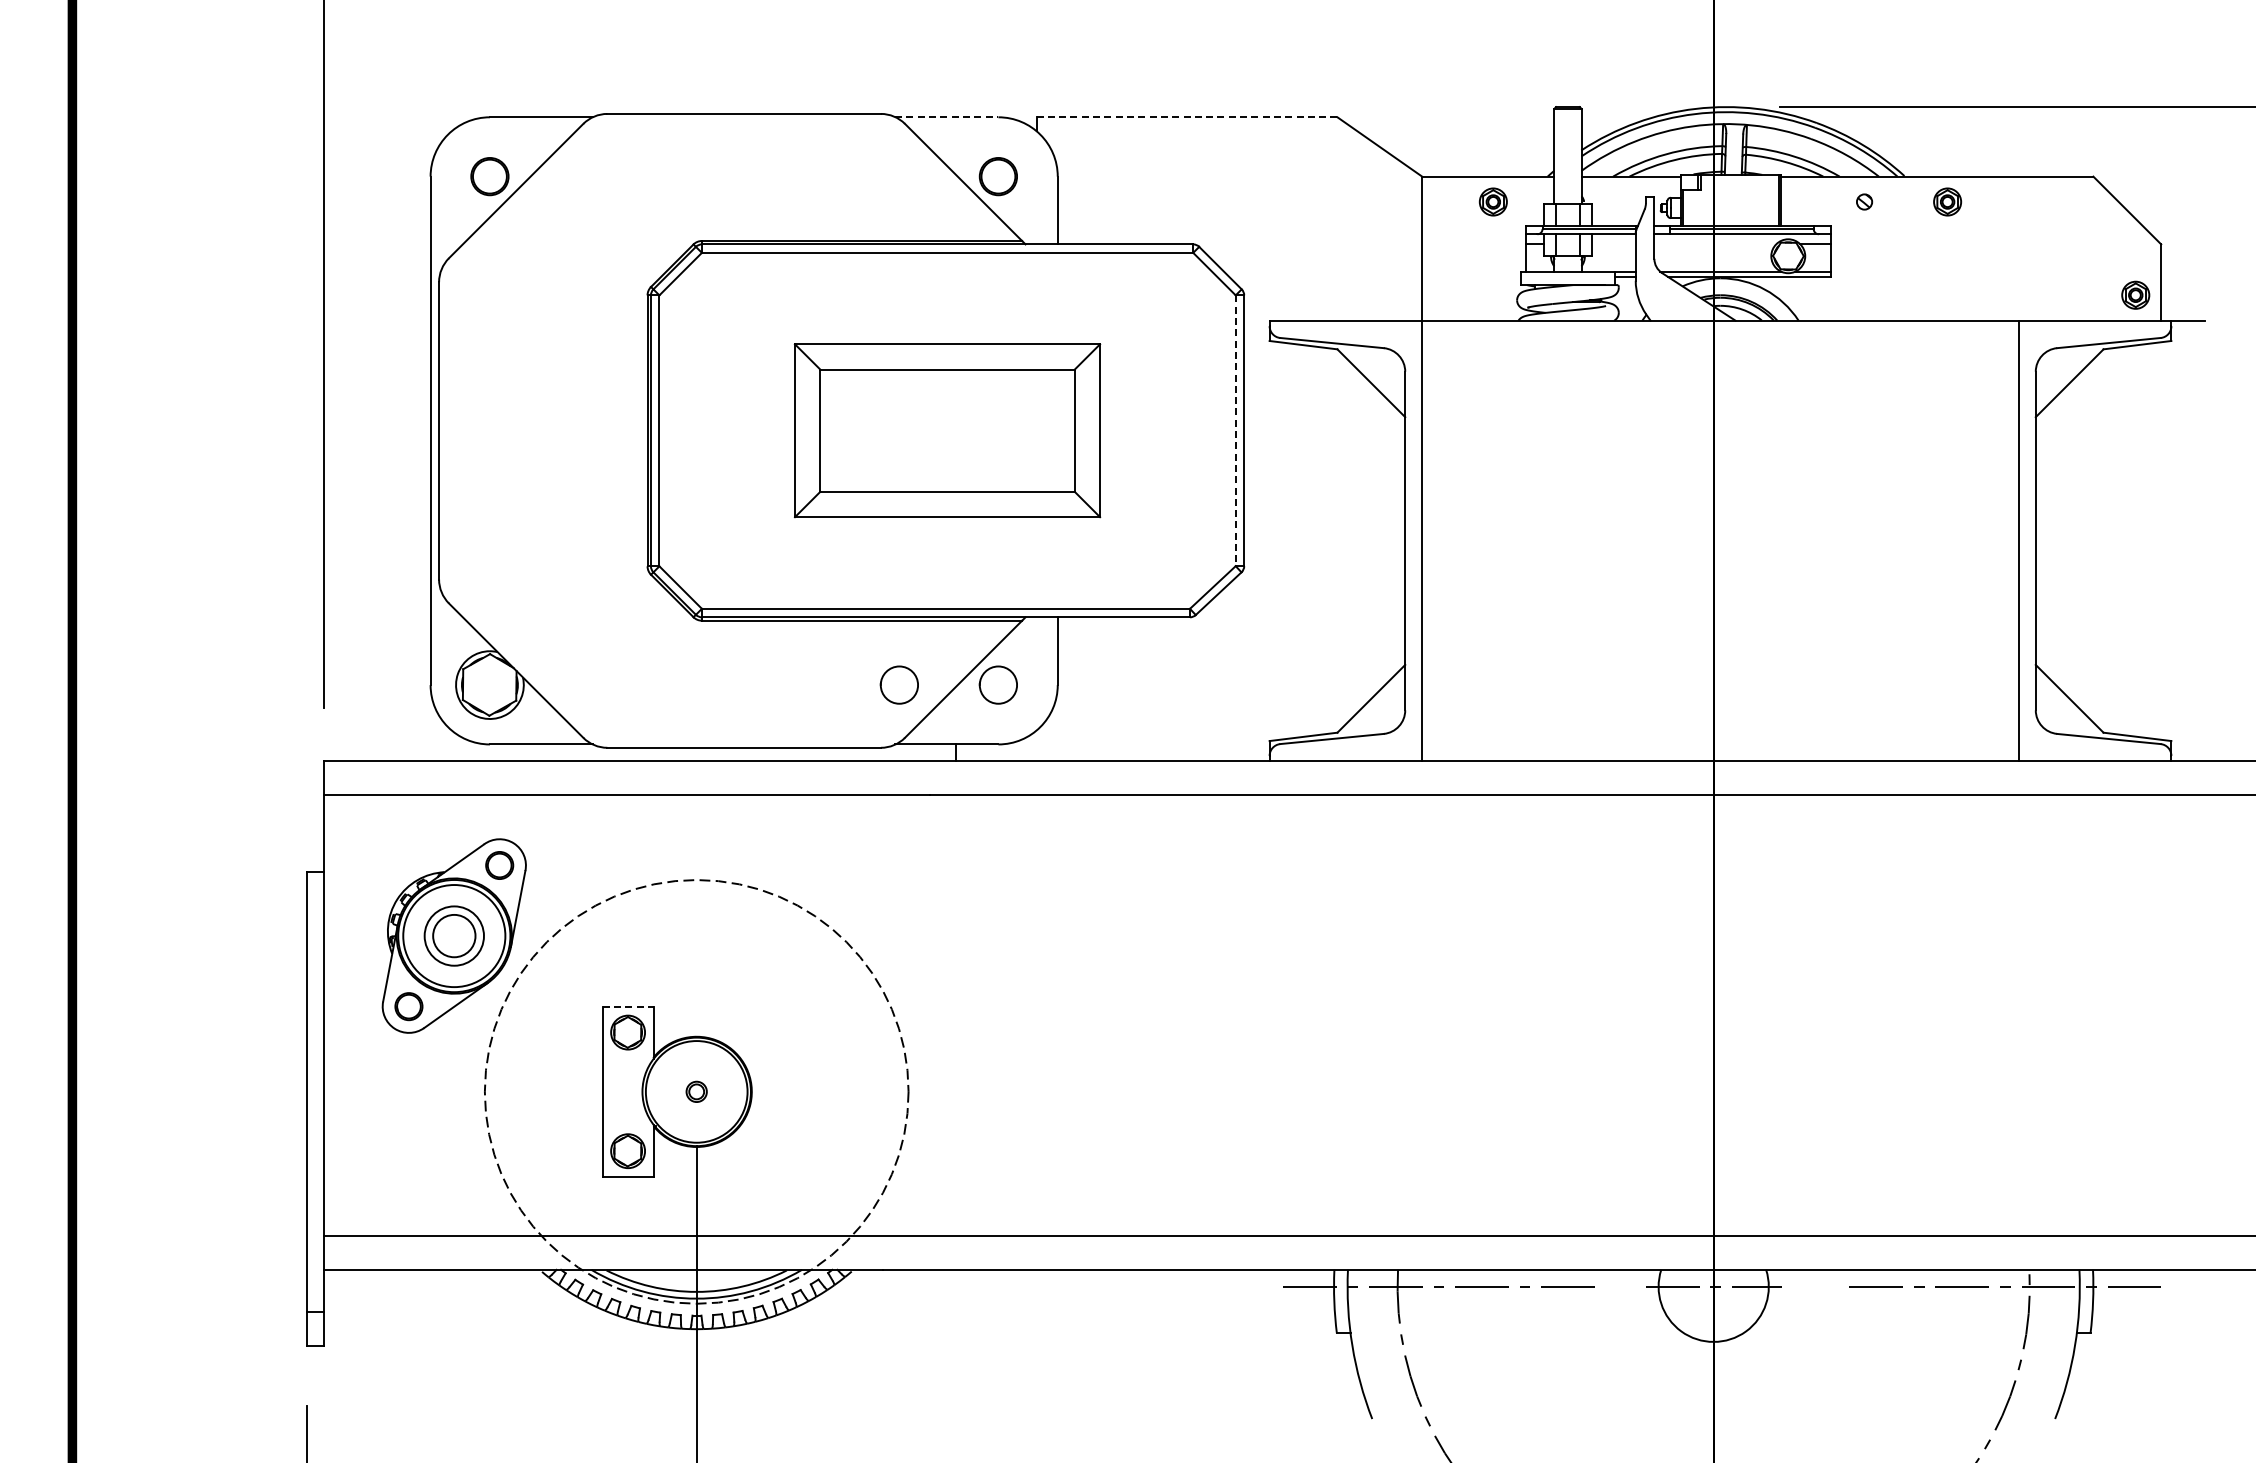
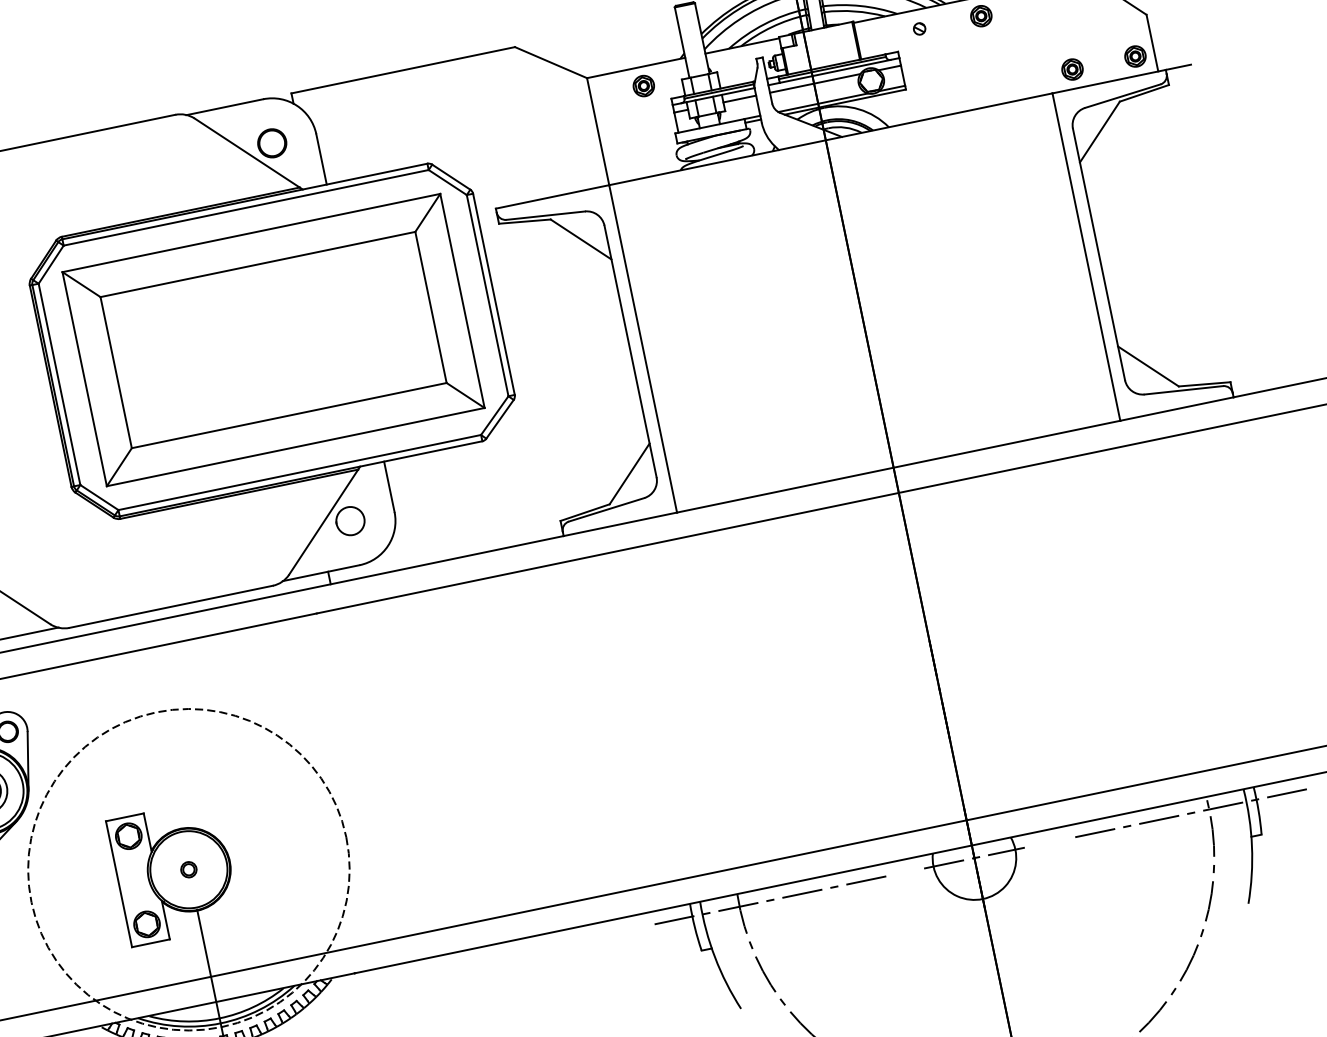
line: (946, 117) -> (224, 107), dashed -> solid
line: (1186, 117) -> (402, 70), dashed -> solid
line: (1613, 244) -> (739, 99), added
line: (1715, 244) -> (815, 83), added
part: (2050, 294) -> (1072, 69), added
part: (947, 430) -> (273, 339), size x1.67
line: (1235, 431) -> (487, 296), dashed -> solid
circle: (898, 684) -> (276, 536), removed
line: (628, 1007) -> (125, 817), dashed -> solid

